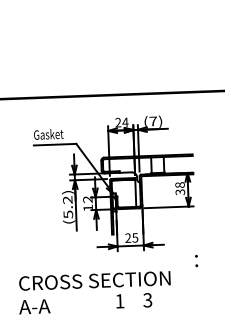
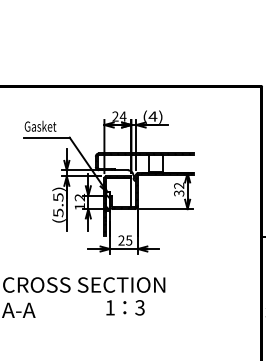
text: (152, 121) -> (152, 116), (7) -> (4)
text: (180, 184) -> (179, 185), 38 -> 32
text: (67, 200) -> (58, 197), (5.2) -> (5.5)
text: (196, 260) -> (124, 307), moved

